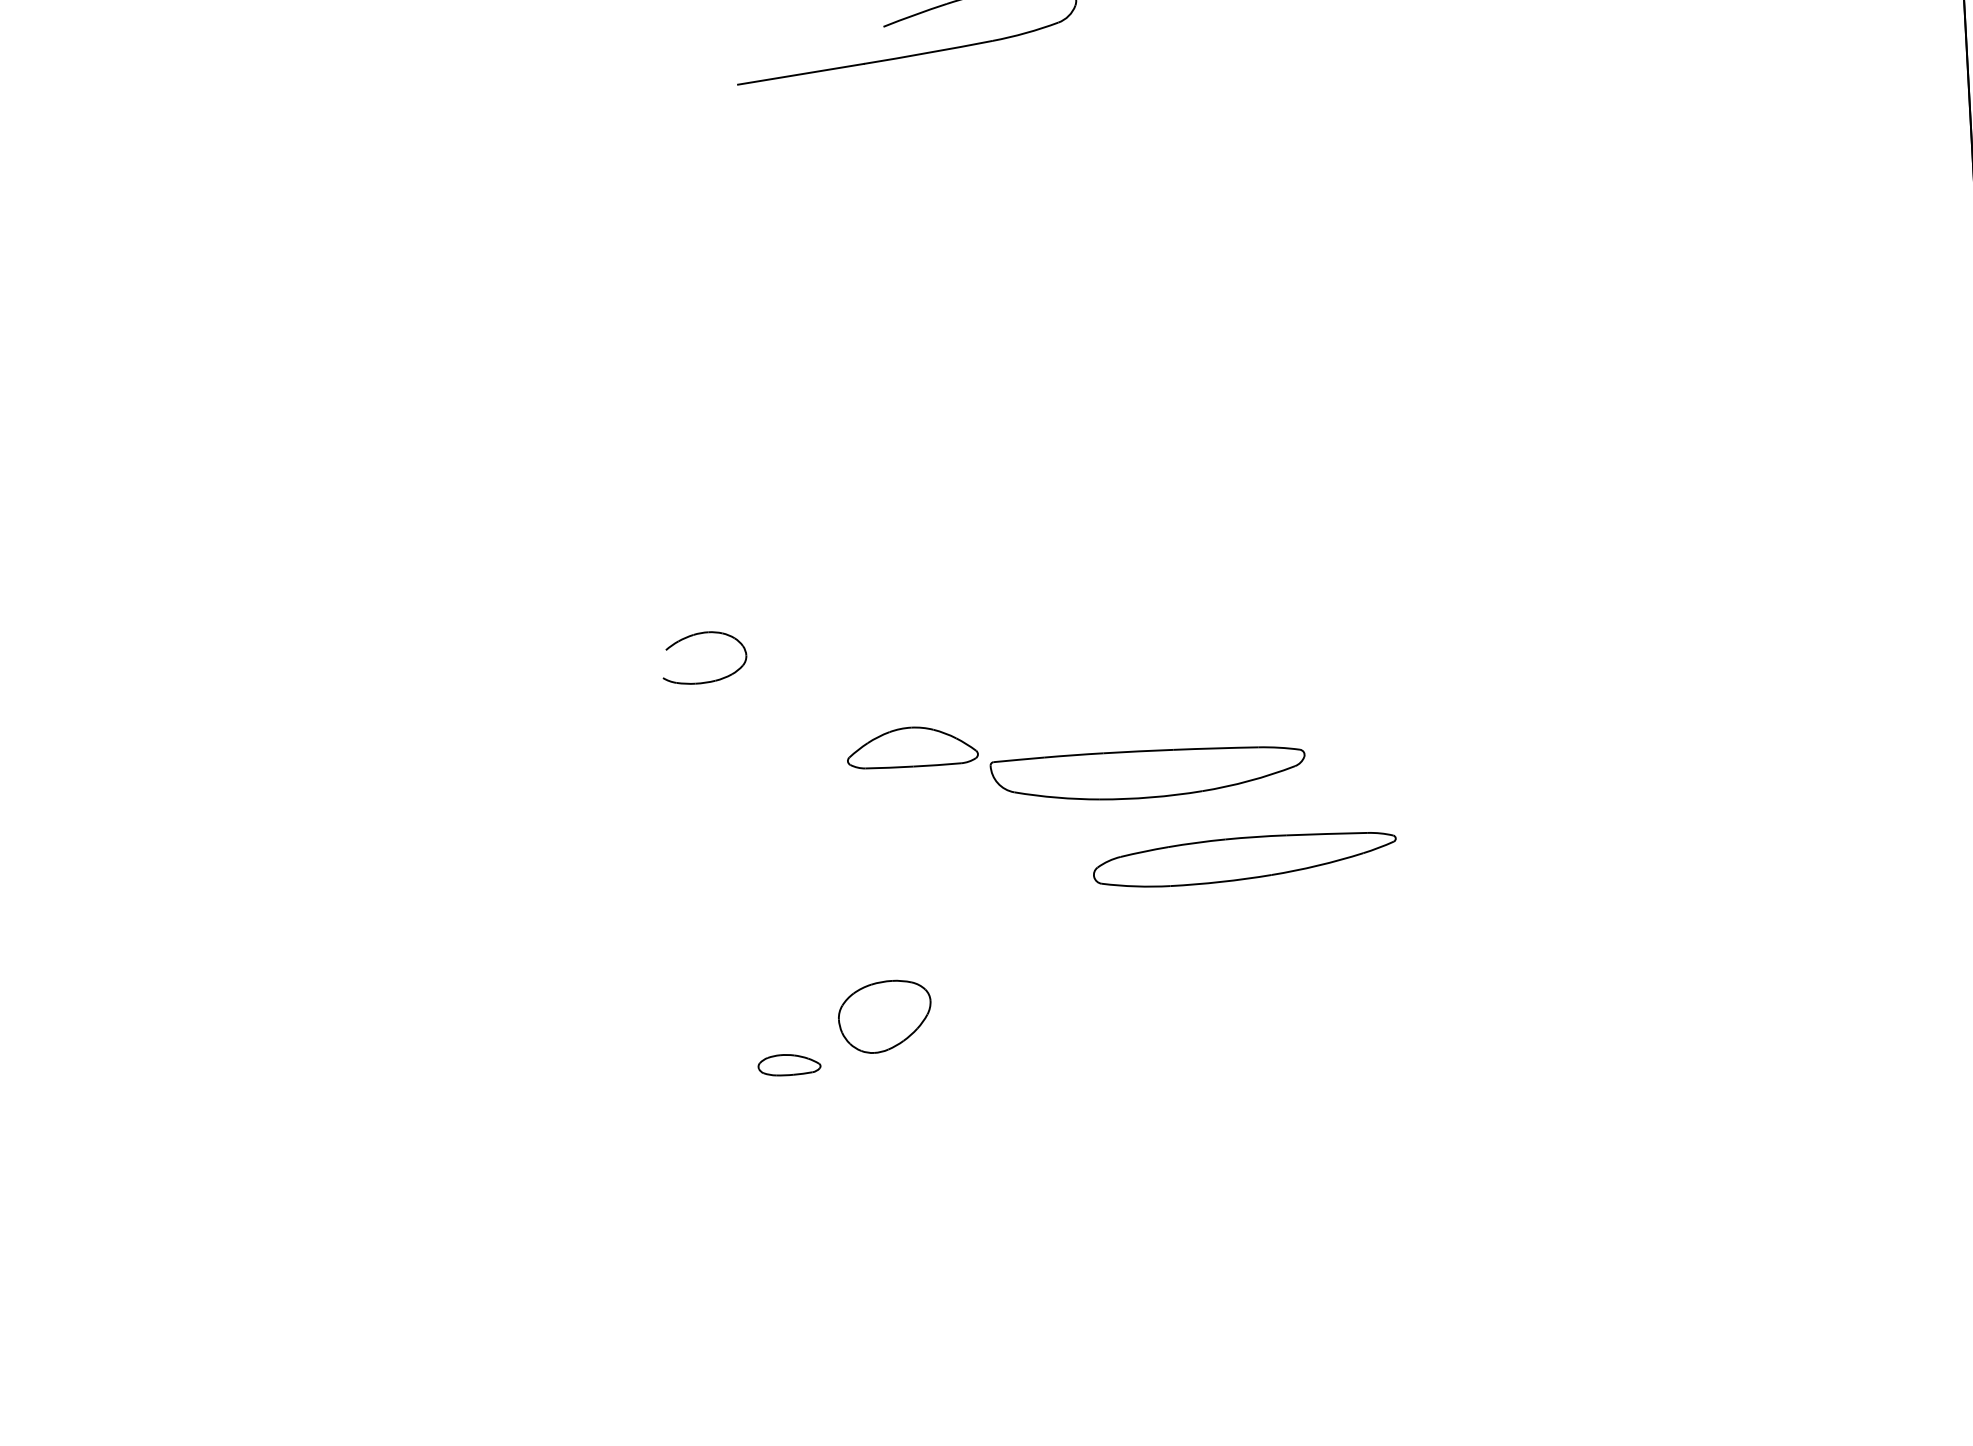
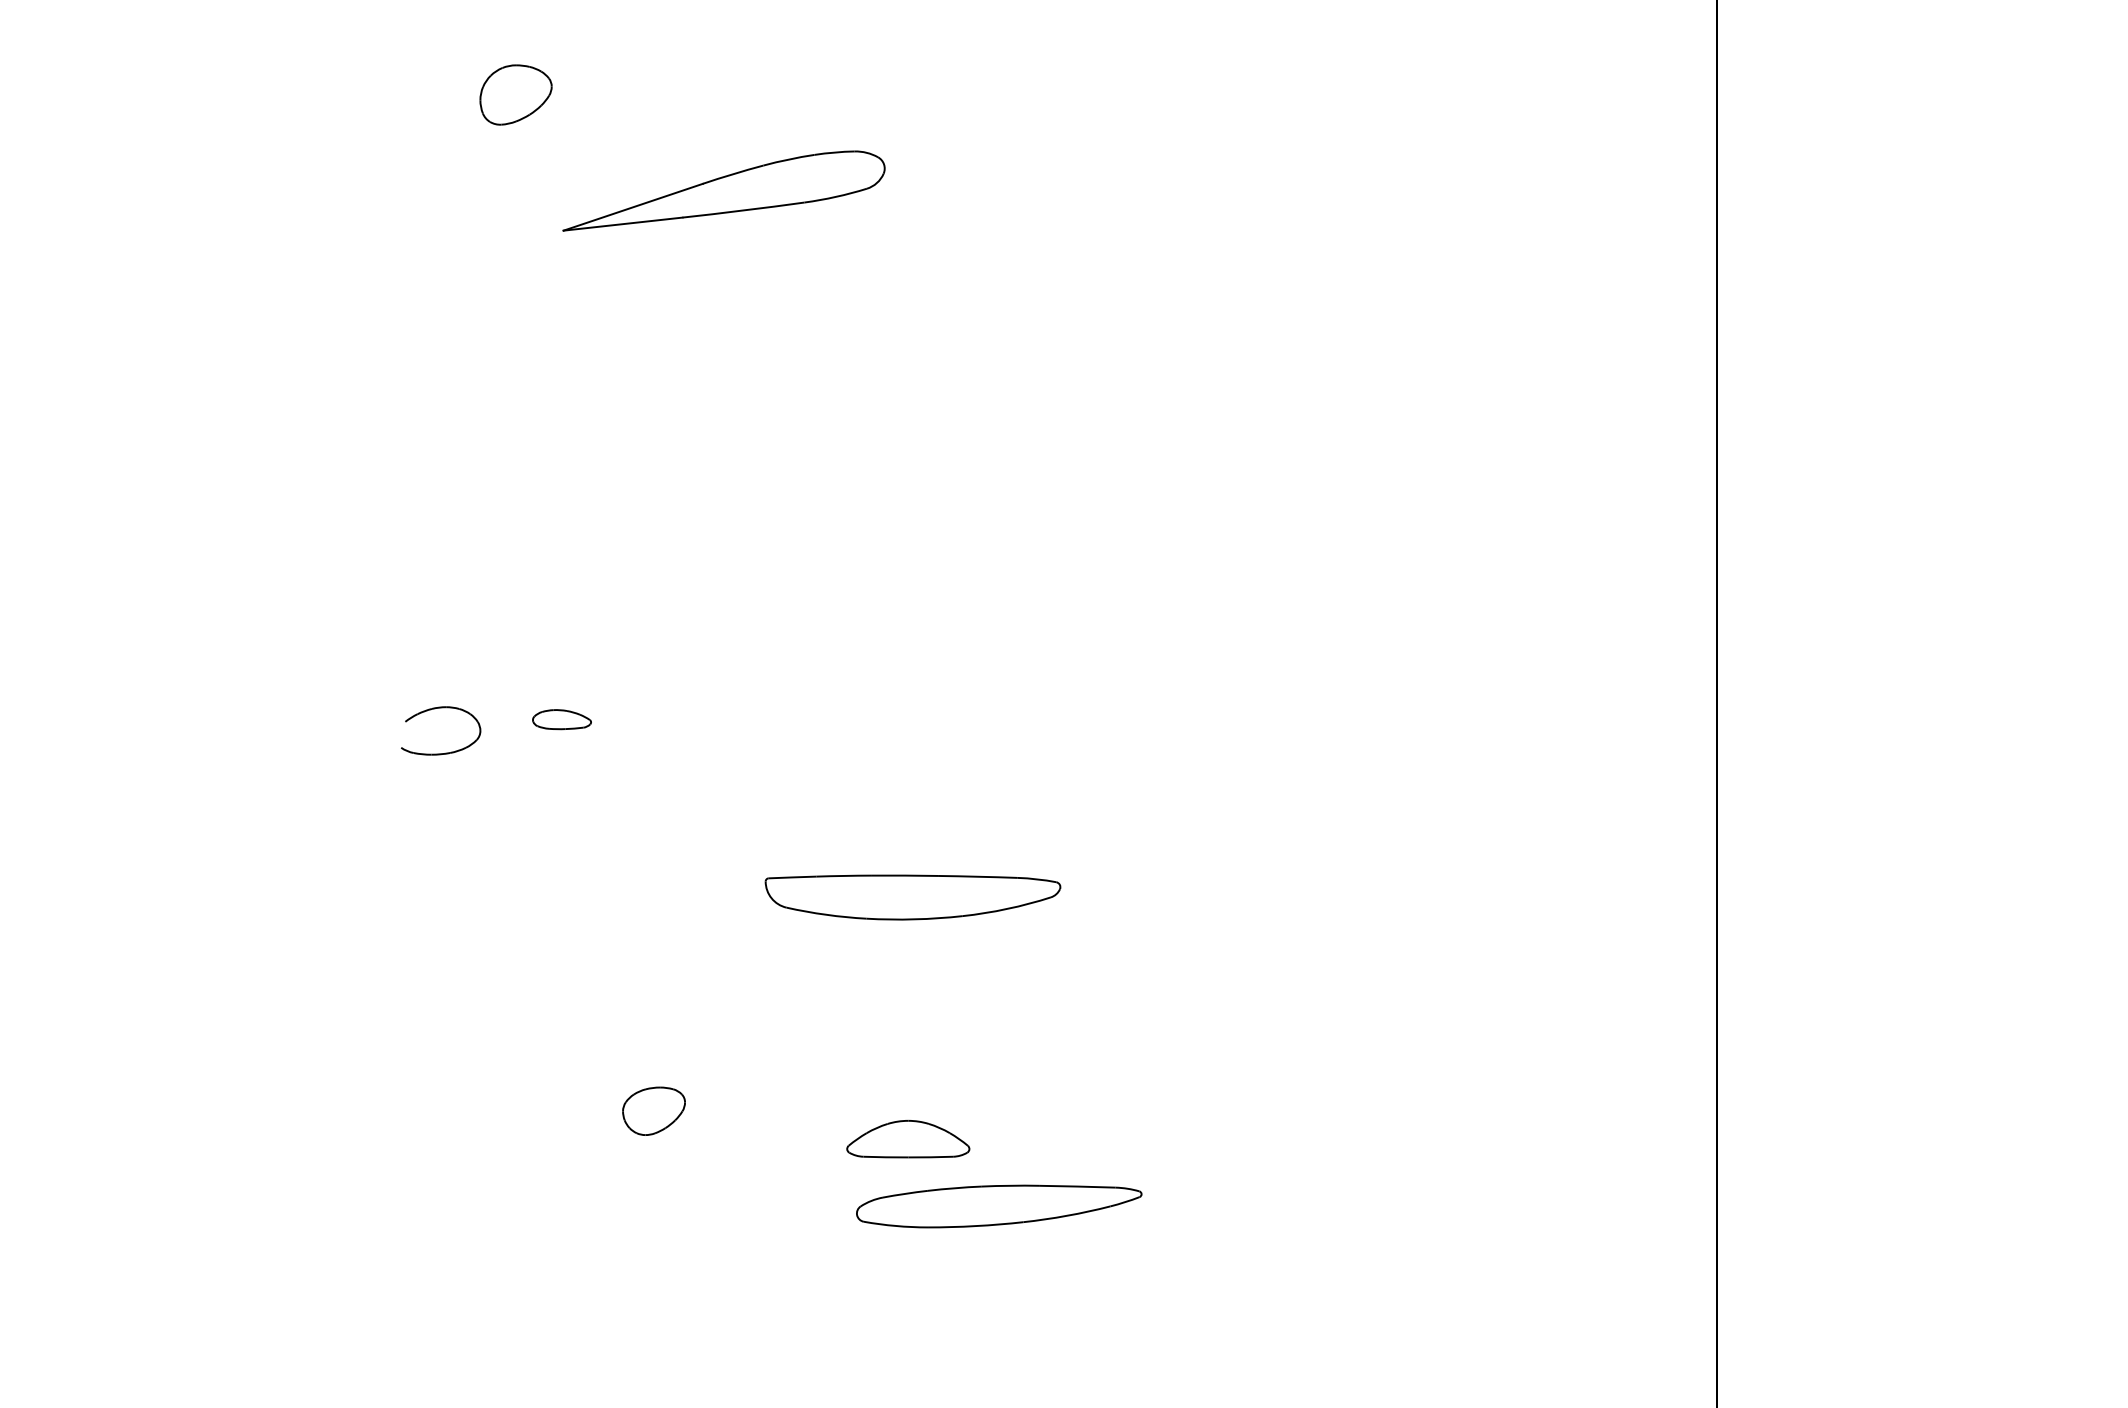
line: (809, 54) -> (632, 206), added
part: (697, 635) -> (435, 709), moved
part: (912, 747) -> (908, 1139), moved
part: (1245, 859) -> (999, 1206), moved
part: (884, 1015) -> (653, 1110), size x0.71
part: (788, 1064) -> (561, 719), moved

